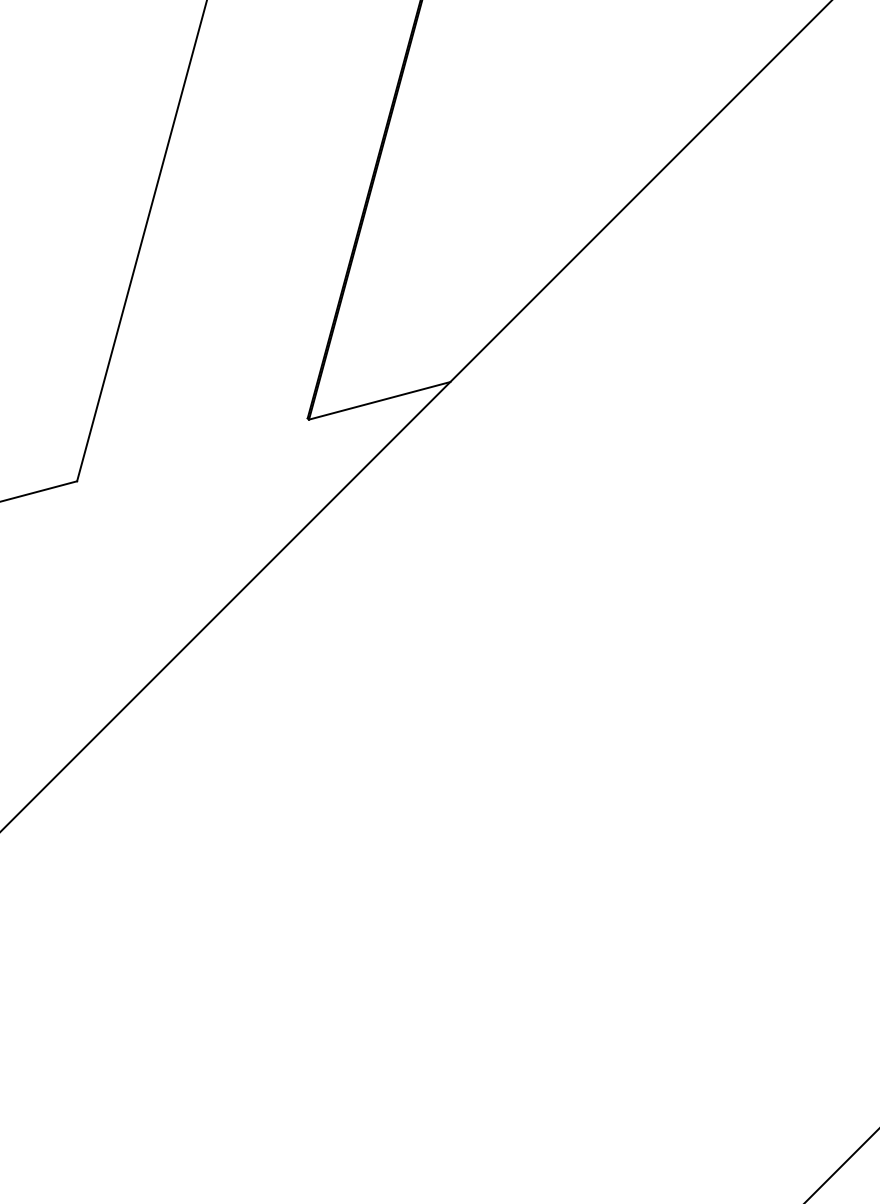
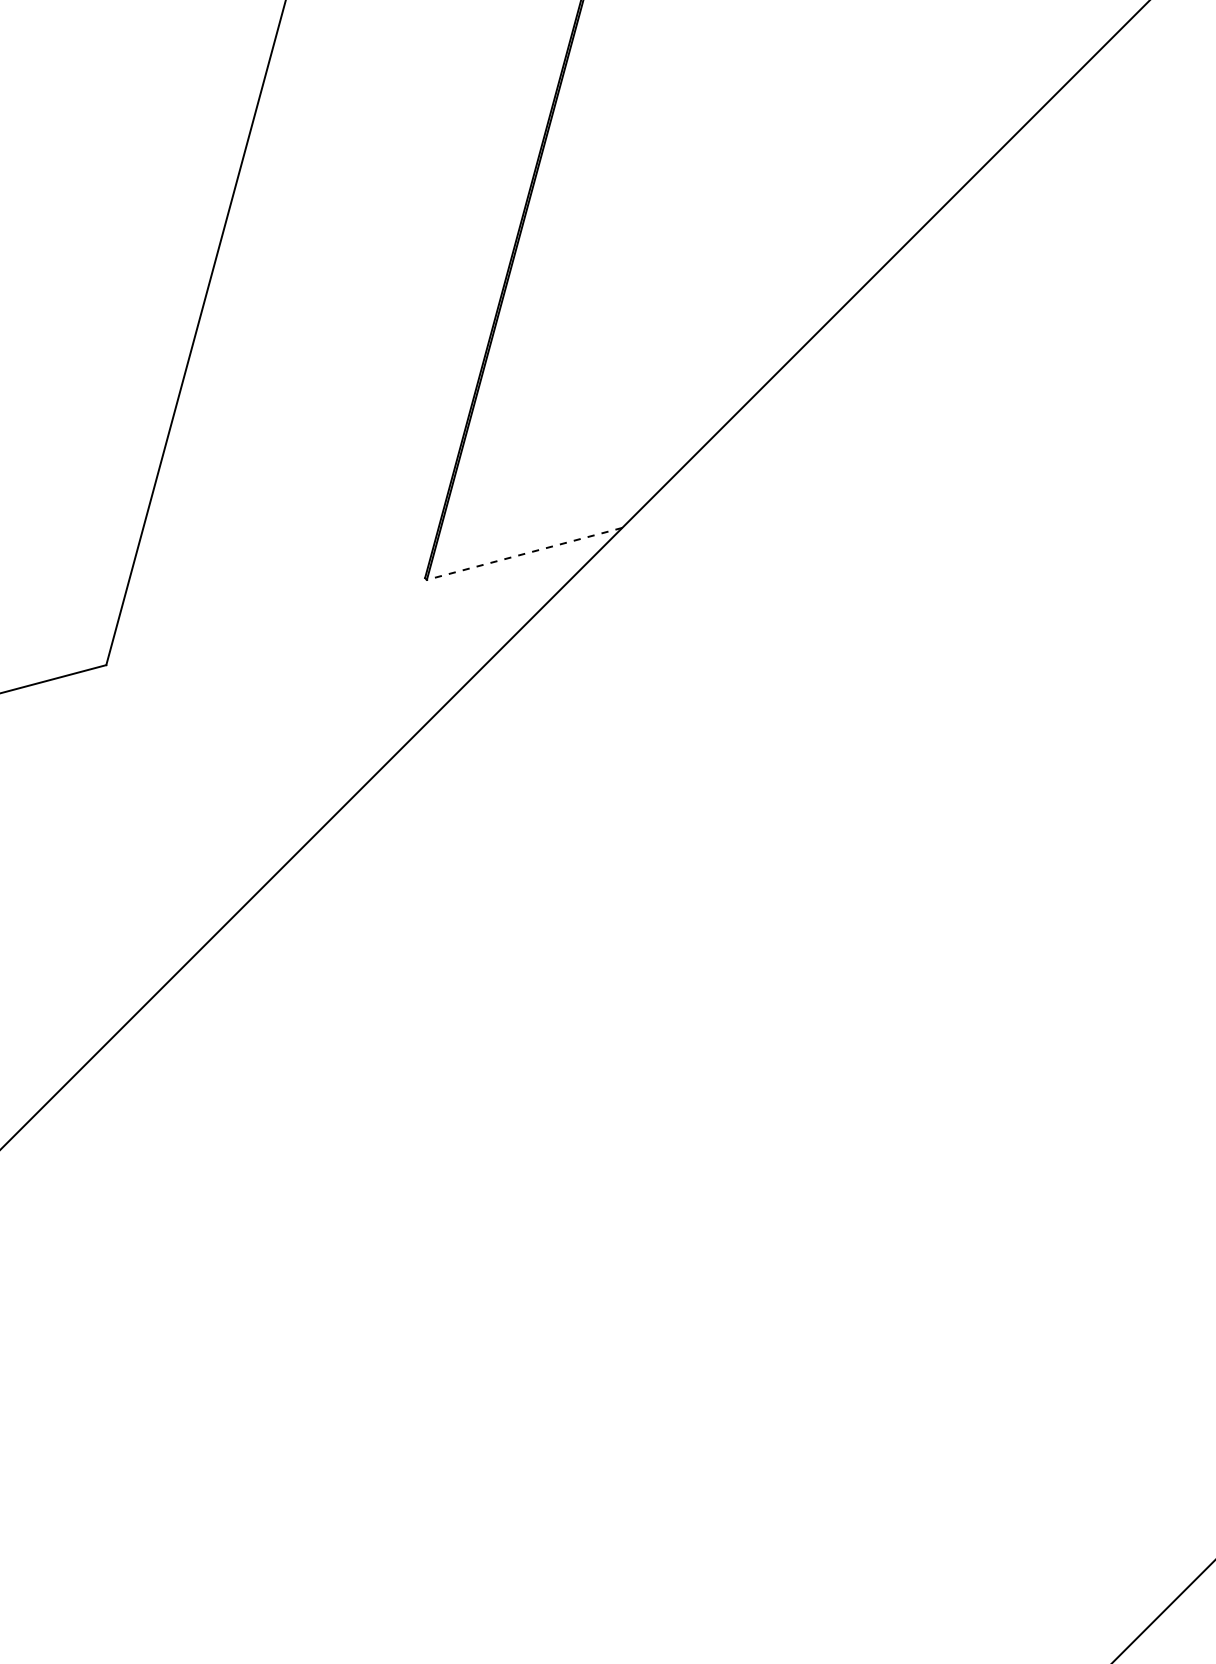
line: (379, 401) -> (524, 554), solid -> dashed

